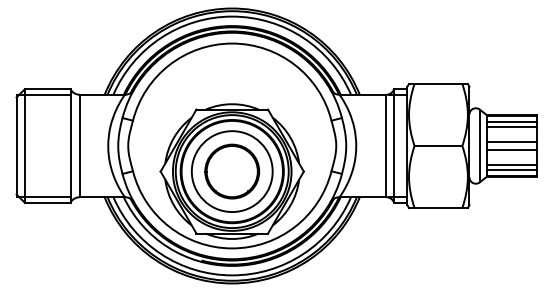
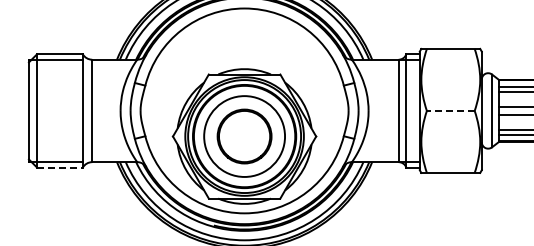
line: (438, 146) -> (450, 111), solid -> dashed
line: (47, 202) -> (59, 167), solid -> dashed

